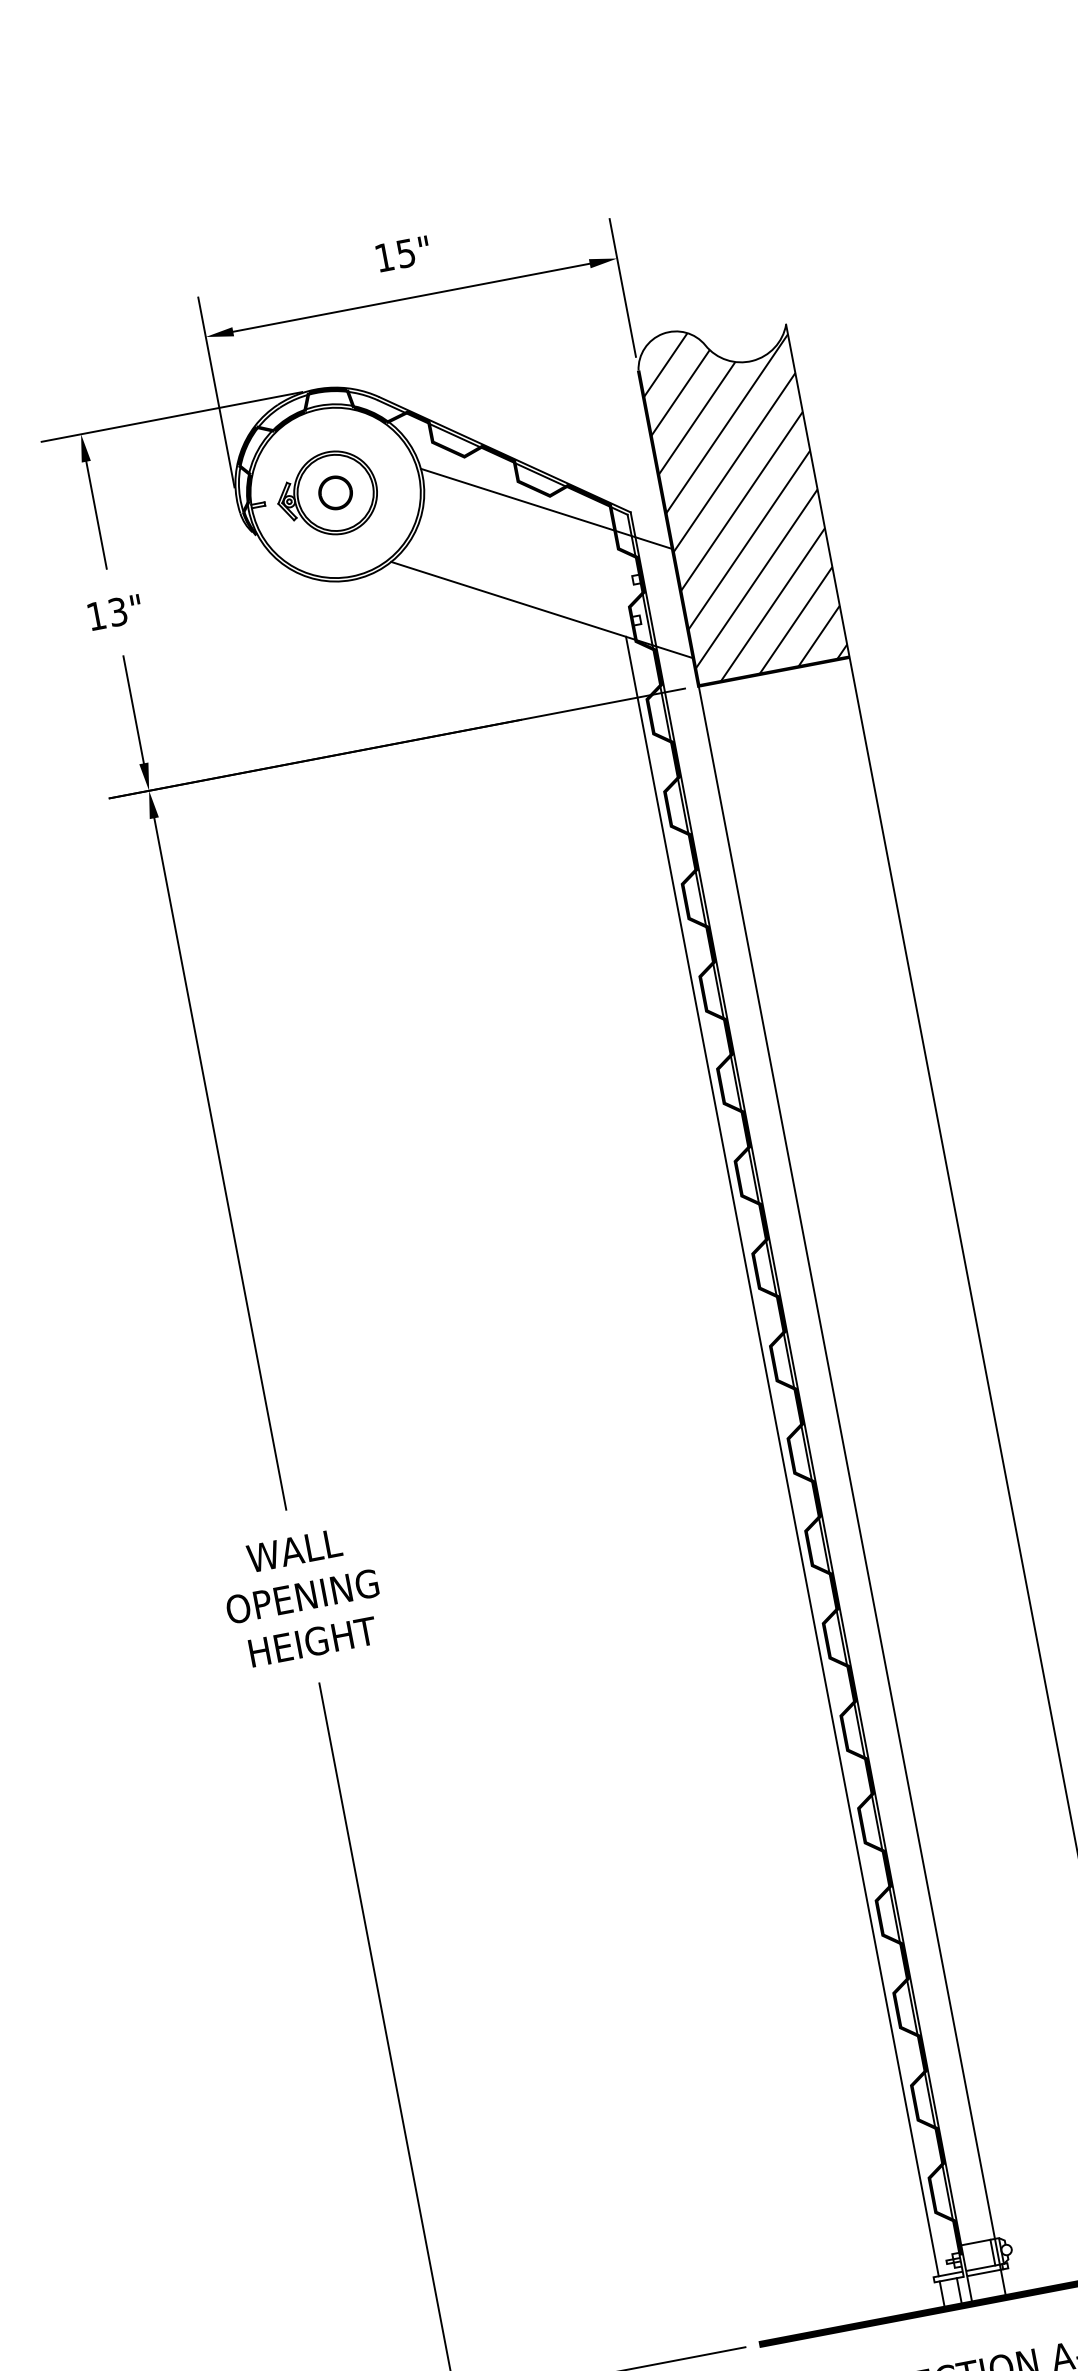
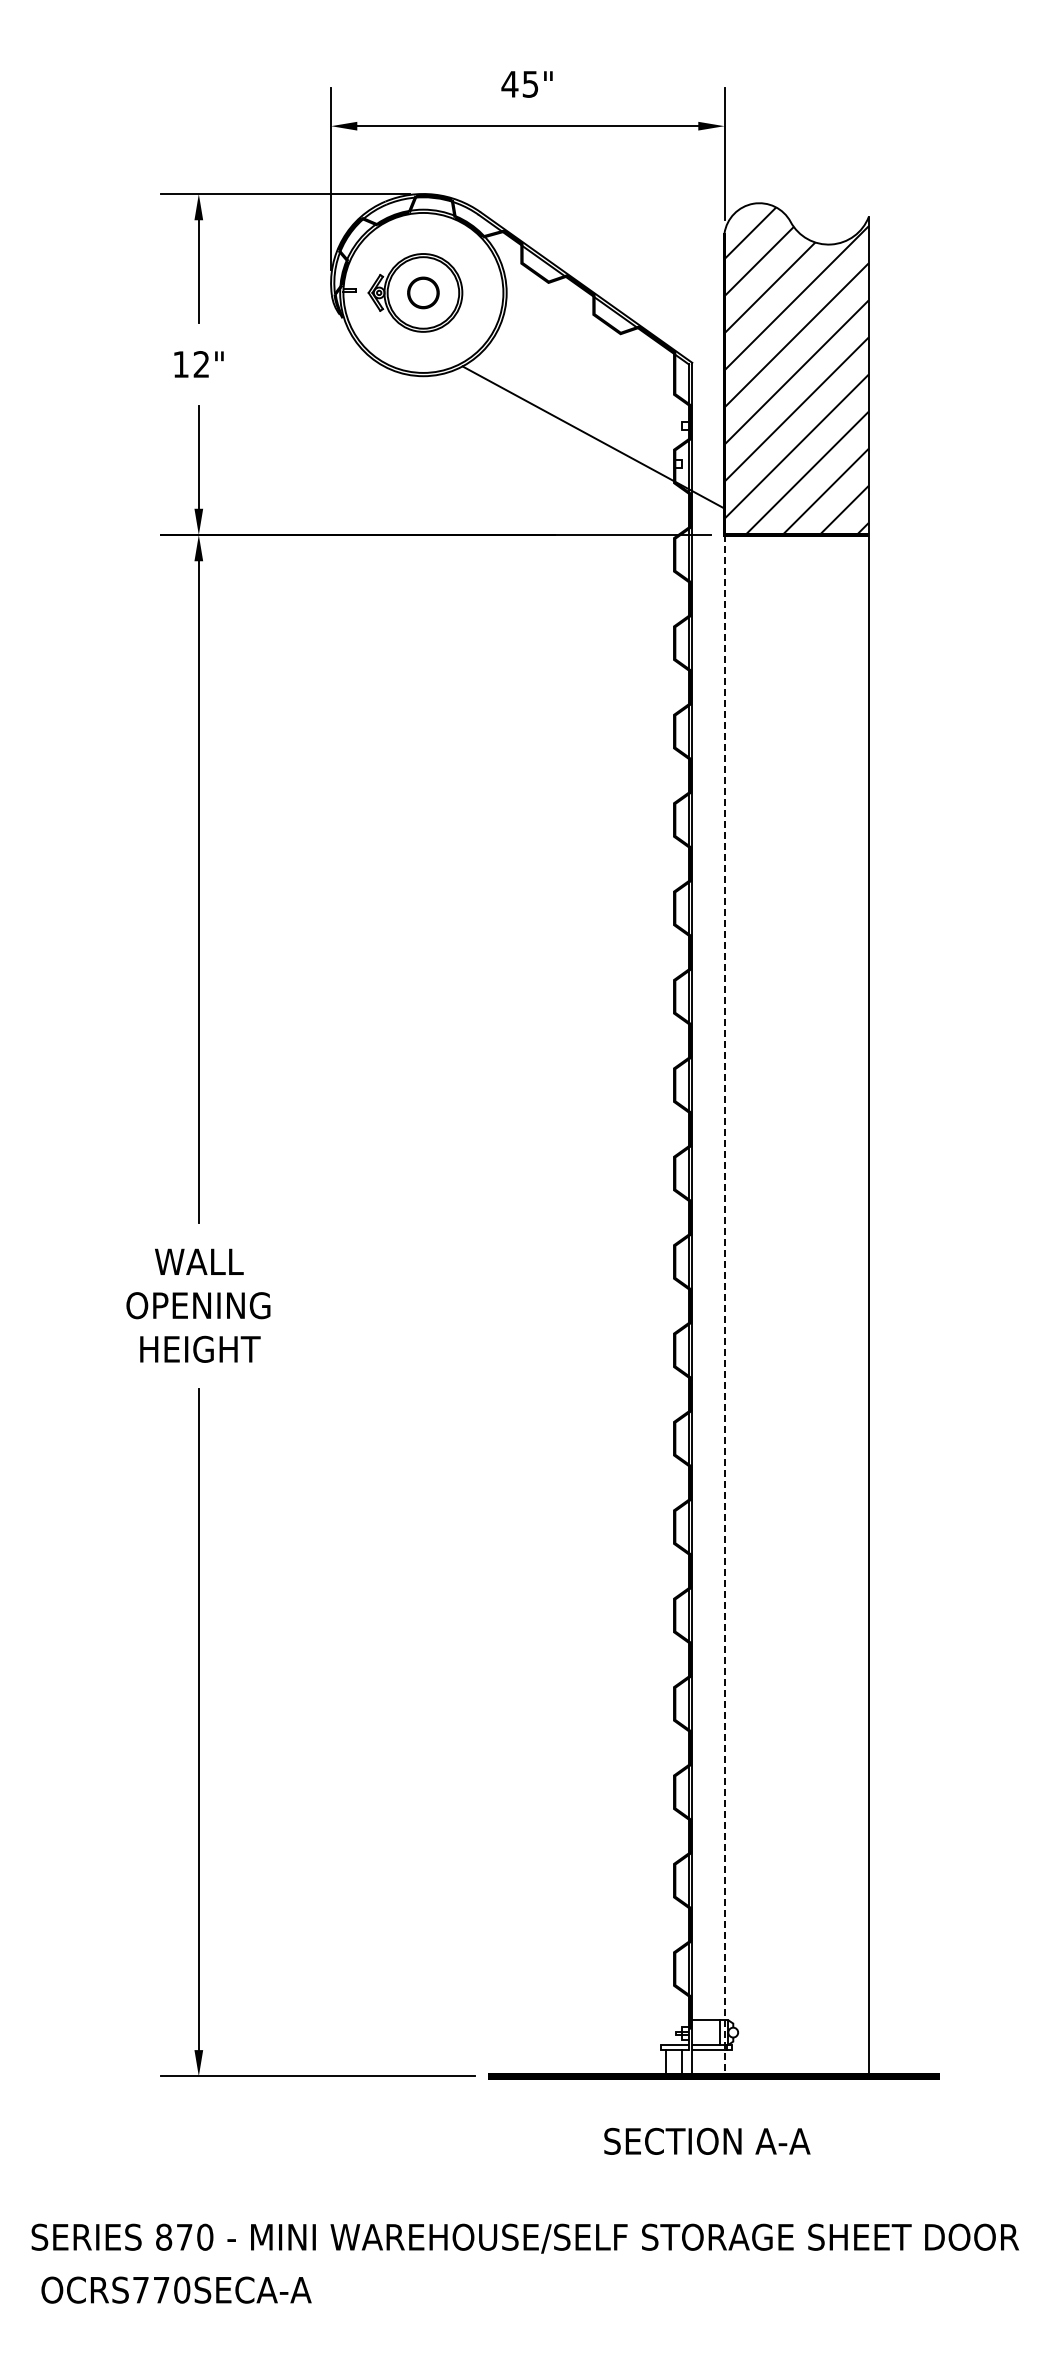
text: (384, 257) -> (509, 84), 15" -> 45"
line: (546, 508) -> (615, 344), removed
text: (117, 612) -> (201, 364), 13" -> 12"
line: (782, 1456) -> (666, 1260), removed
line: (852, 1491) -> (724, 1305), solid -> dashed

